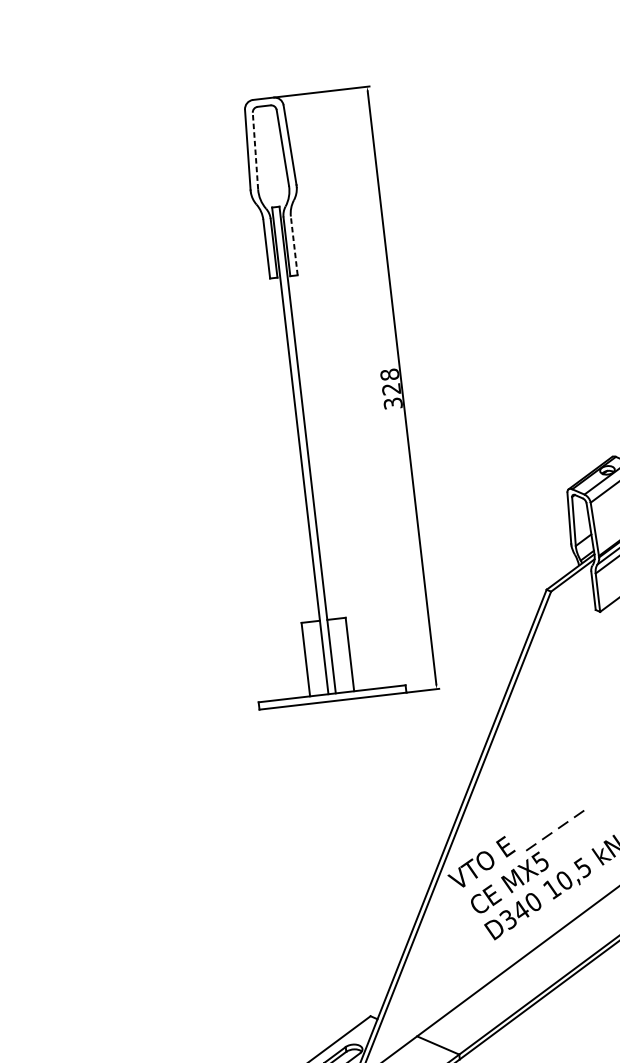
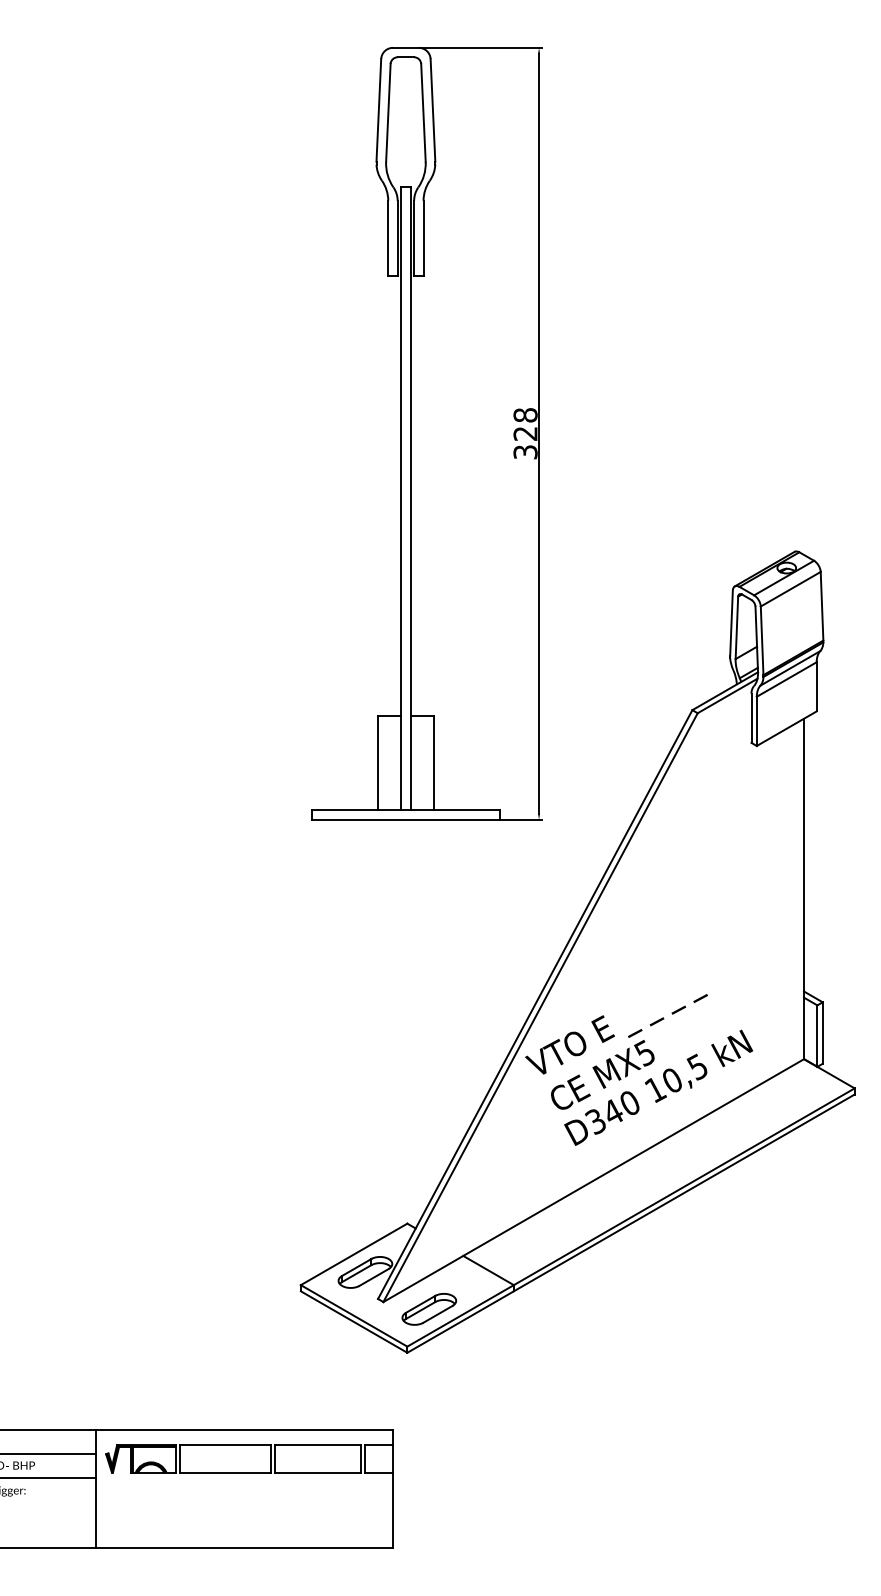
line: (255, 150) -> (388, 112), dashed -> solid
line: (294, 245) -> (423, 238), dashed -> solid

